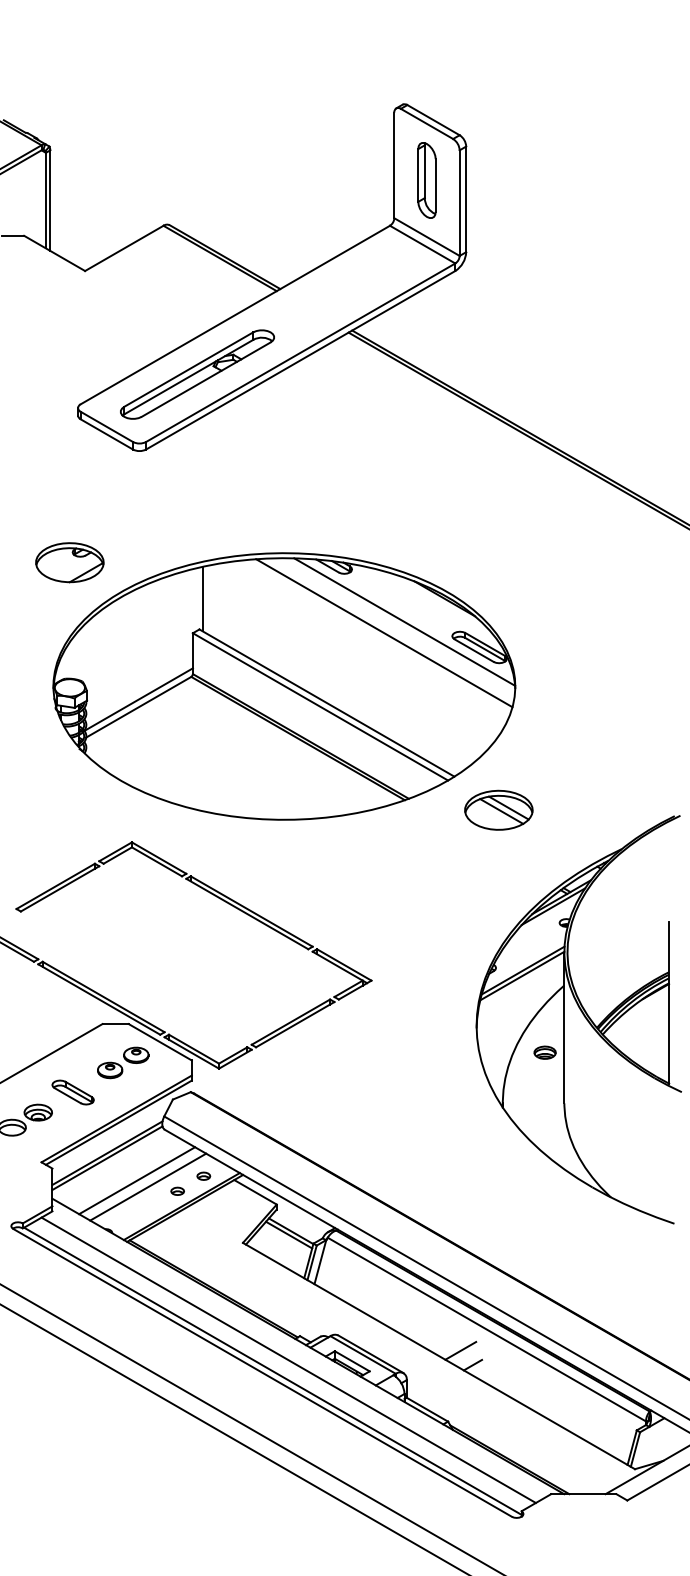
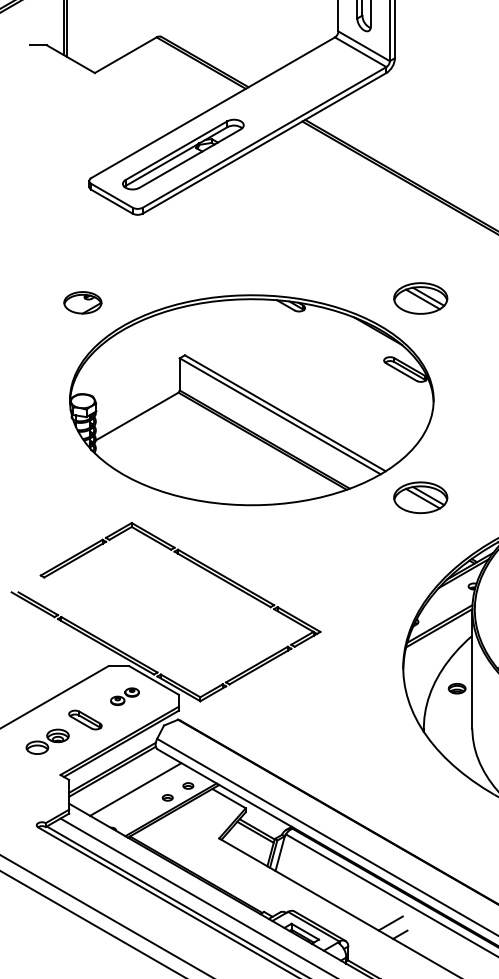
part: (498, 556) -> (420, 297), added
part: (69, 562) -> (82, 302), size x0.7
line: (202, 598) -> (187, 330), removed
line: (404, 621) -> (346, 349), removed
line: (384, 633) -> (330, 358), removed
line: (138, 699) -> (136, 410), removed
part: (123, 1062) -> (125, 696), size x0.7
line: (148, 1186) -> (144, 794), removed

